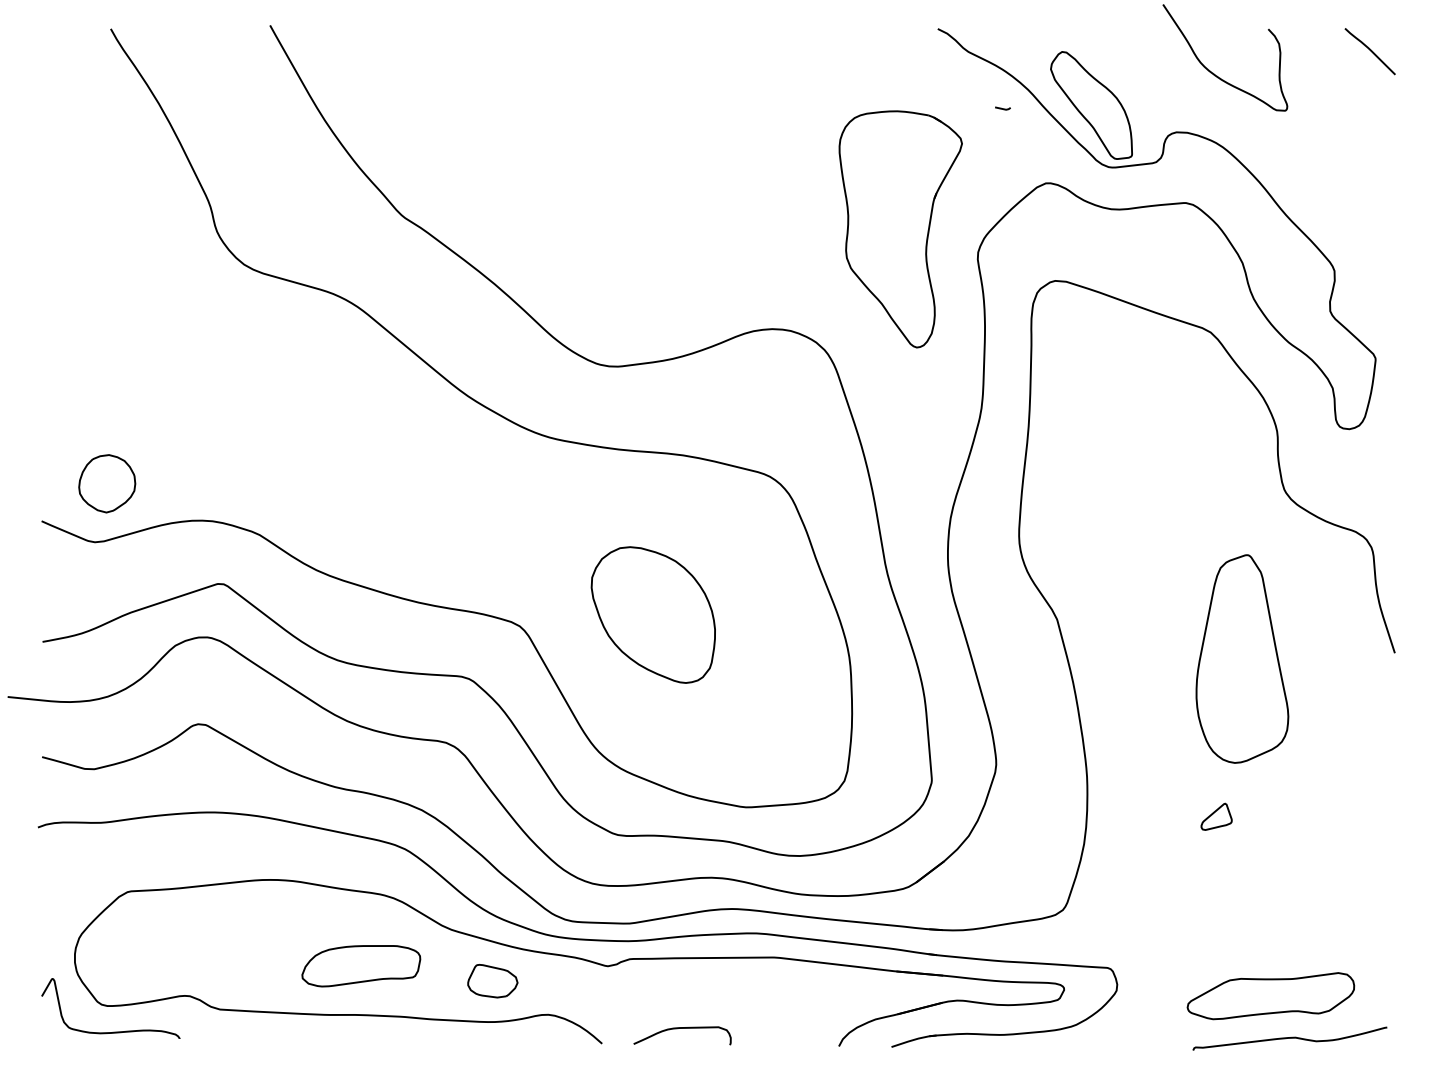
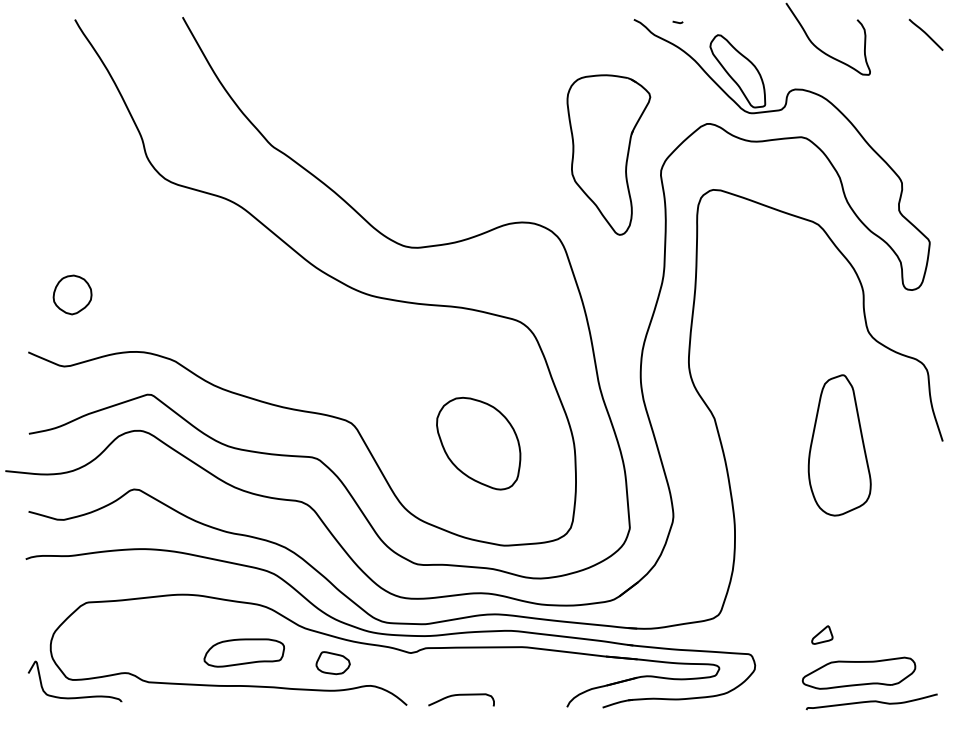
line: (1002, 108) -> (677, 22), moved
part: (107, 483) -> (72, 294), moved
part: (653, 614) -> (478, 443), moved
part: (1216, 815) -> (822, 634), moved

